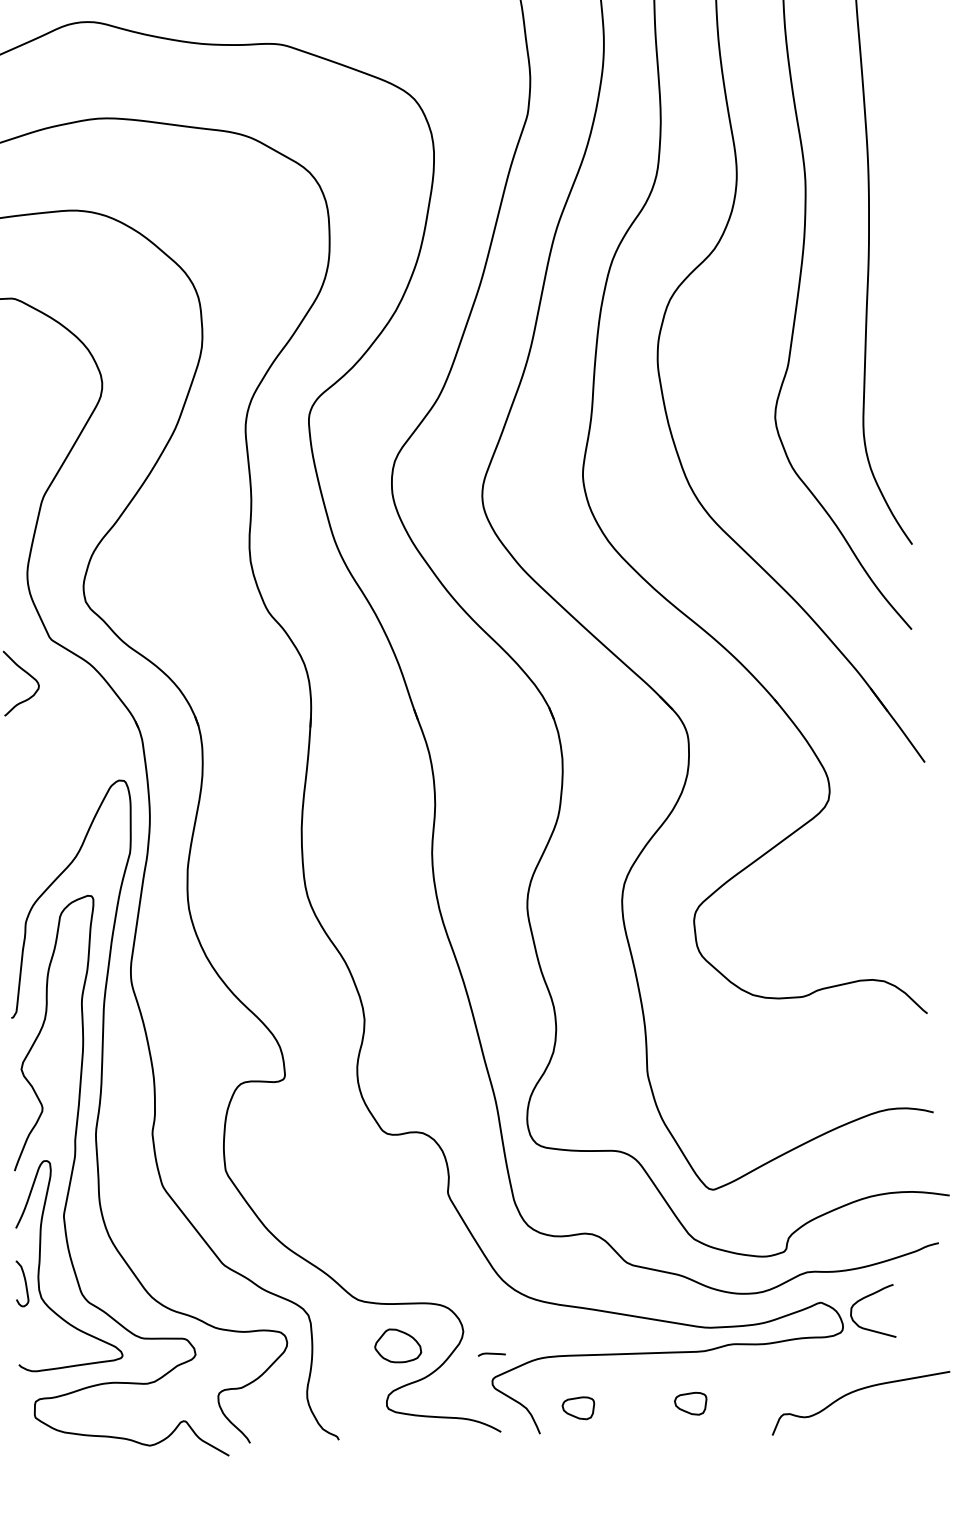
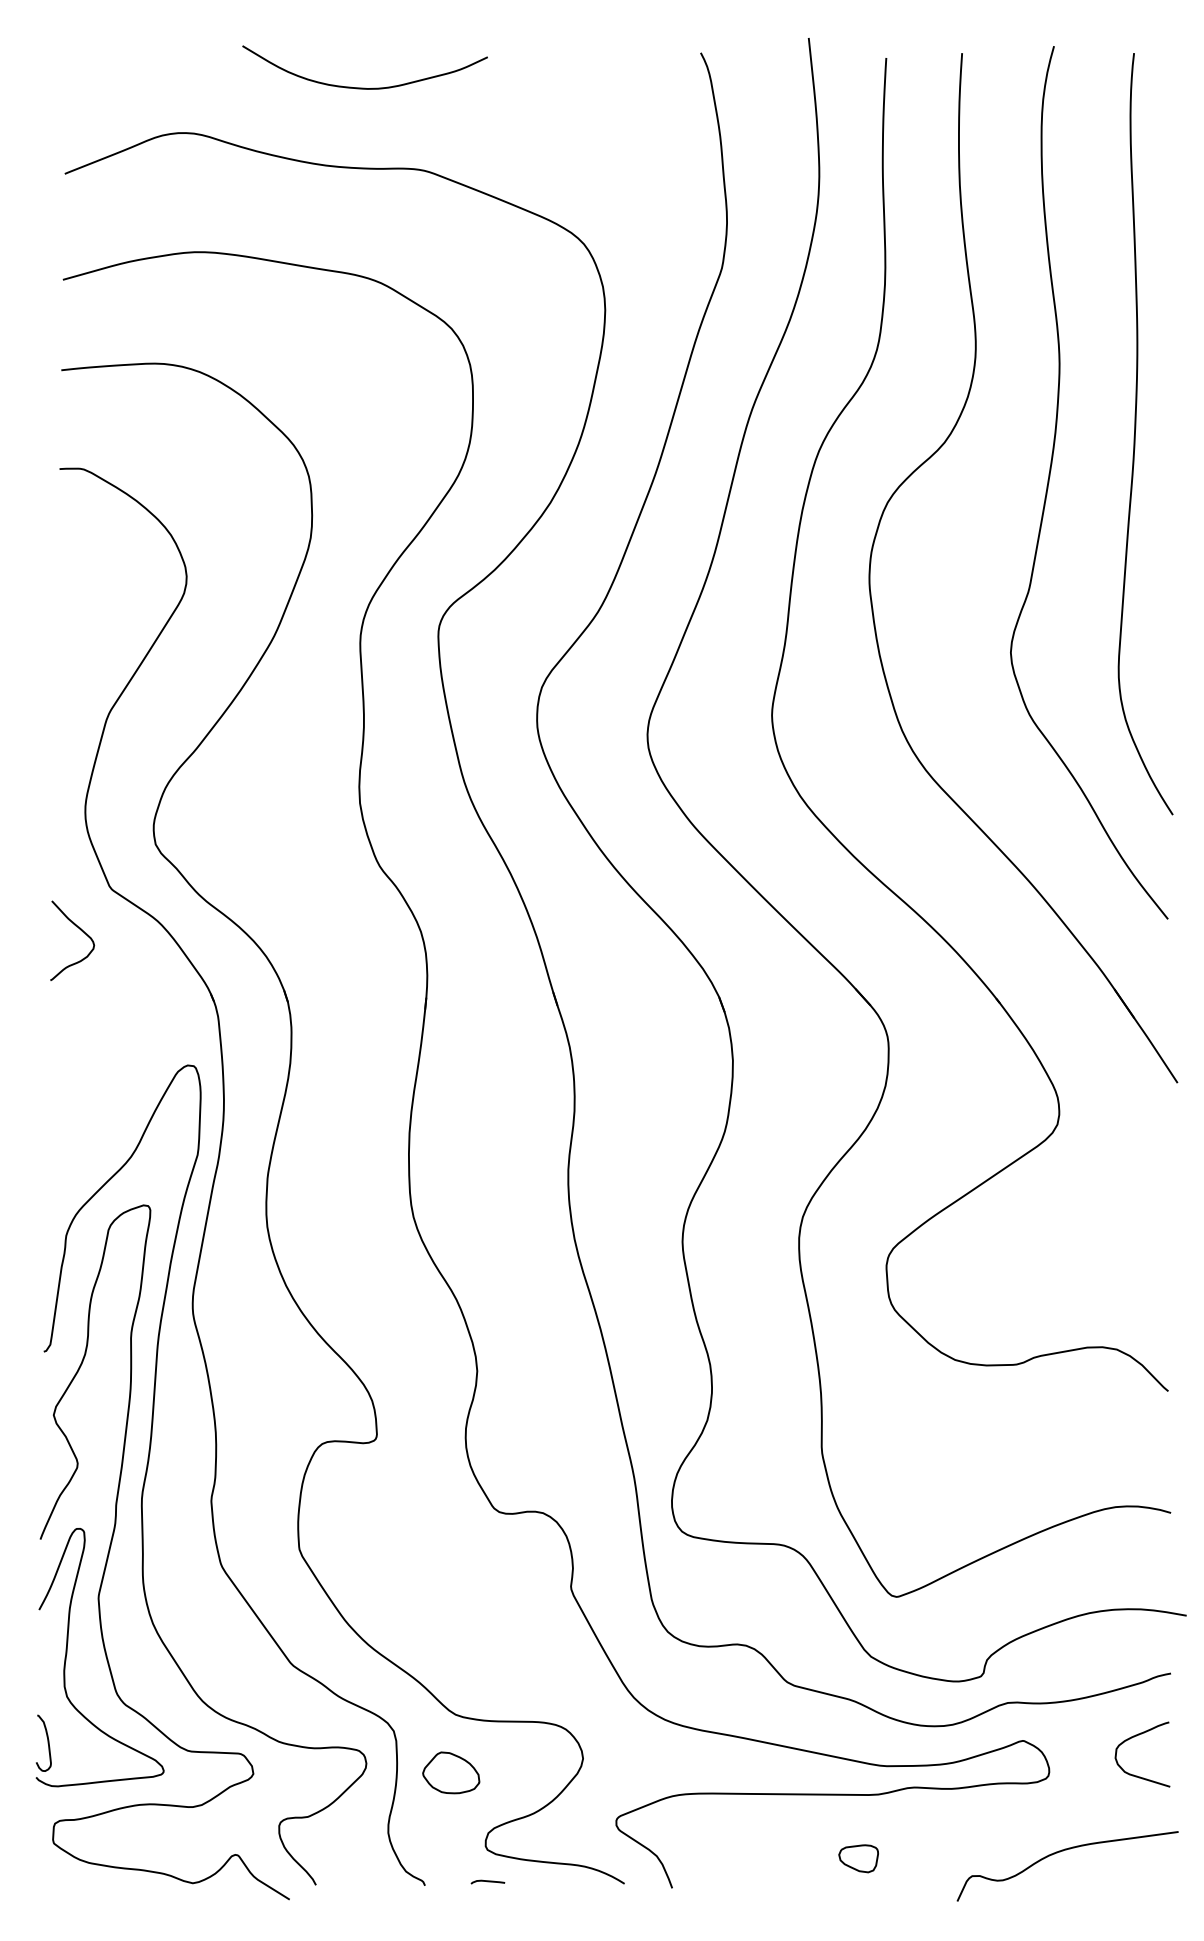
curve: (24, 1283) -> (47, 1742), moved
curve: (865, 1298) -> (1134, 1737), moved
part: (398, 1345) -> (451, 1772), moved
curve: (491, 1353) -> (487, 1881), moved
part: (578, 1408) -> (720, 1858), removed

